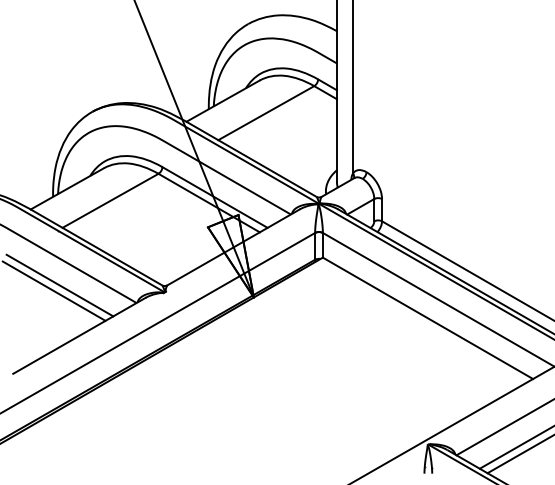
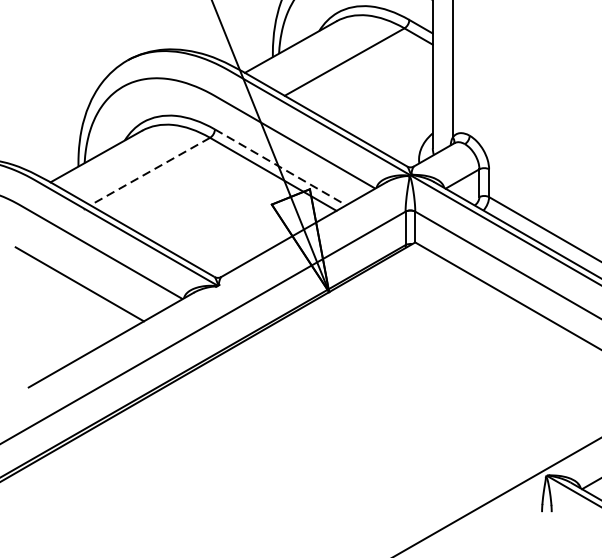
line: (215, 197) -> (281, 167), solid -> dashed
line: (110, 201) -> (150, 172), solid -> dashed
line: (59, 285) -> (86, 277), removed

